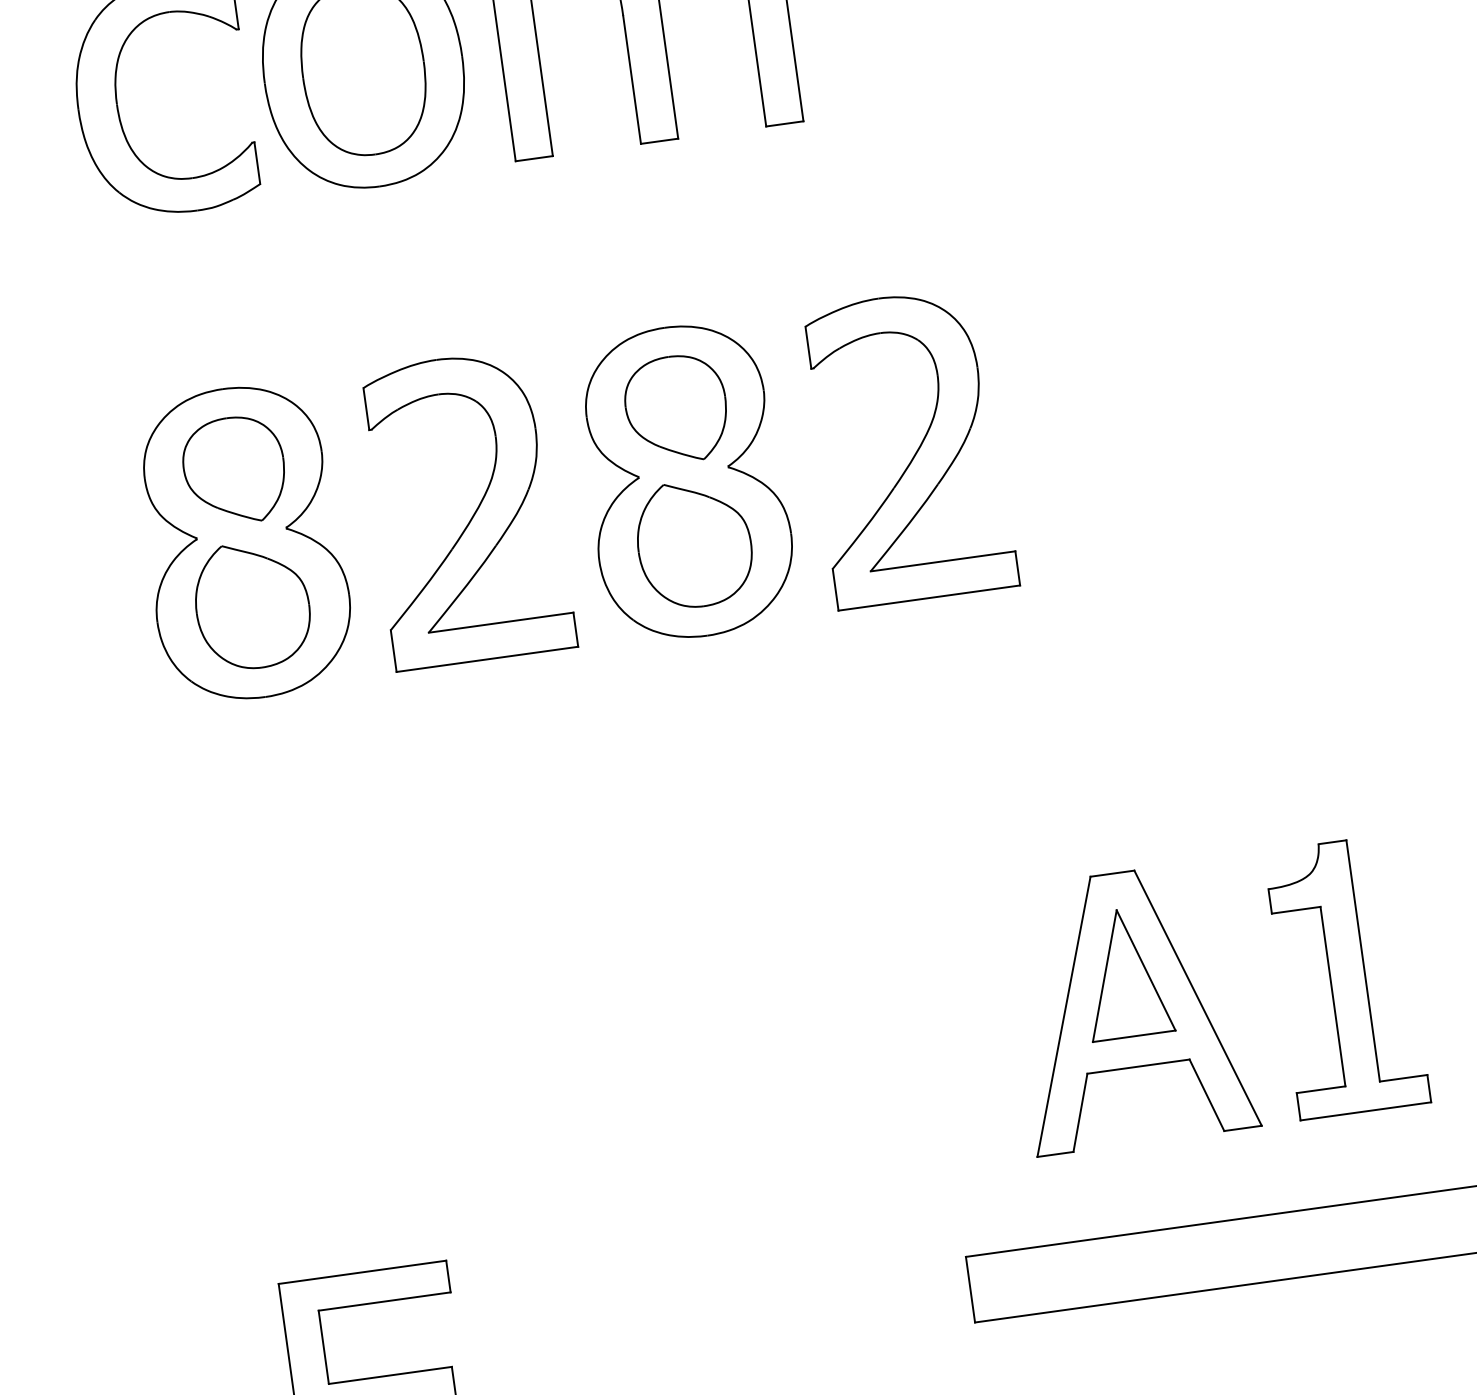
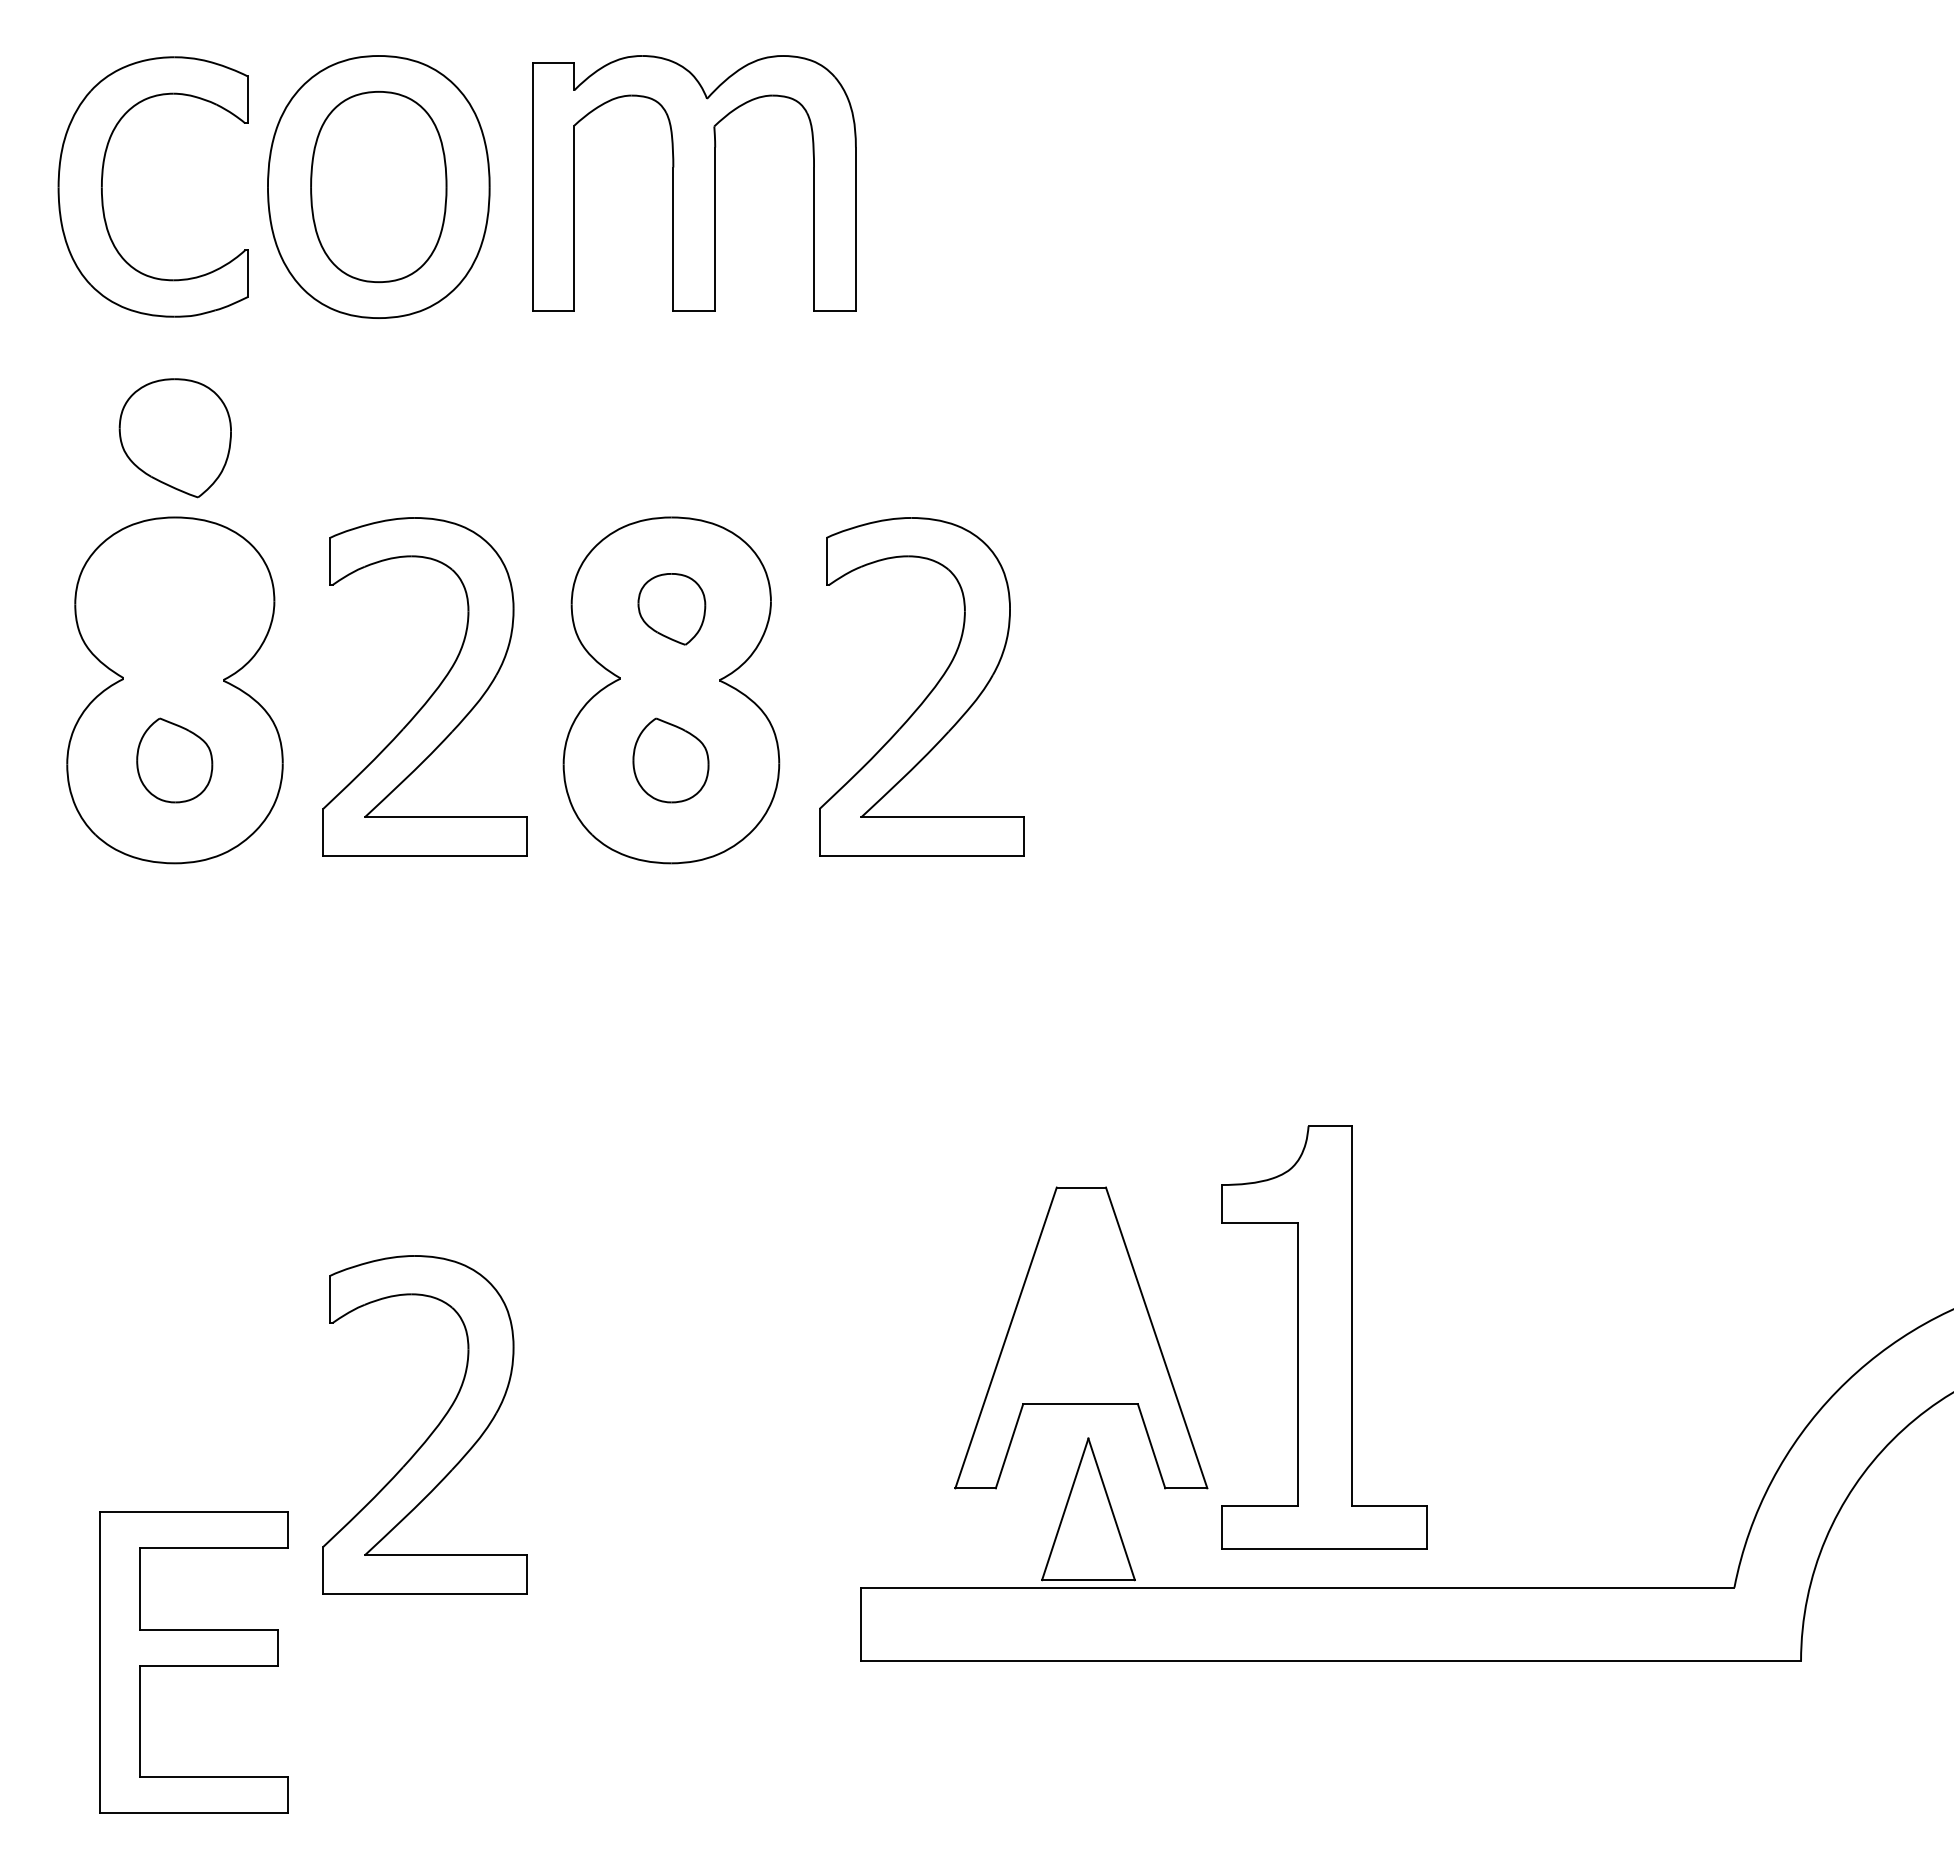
part: (676, 409) -> (671, 609), size x0.6
part: (233, 471) -> (174, 438), moved
part: (693, 544) -> (670, 760), size x0.6
part: (252, 605) -> (174, 760), size x0.6
part: (1125, 973) -> (1088, 1509), moved
part: (1347, 977) -> (1324, 1337), size x1.4
part: (565, 1169) -> (433, 1429), added

